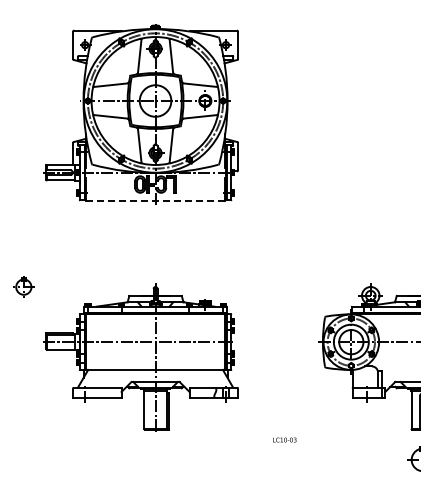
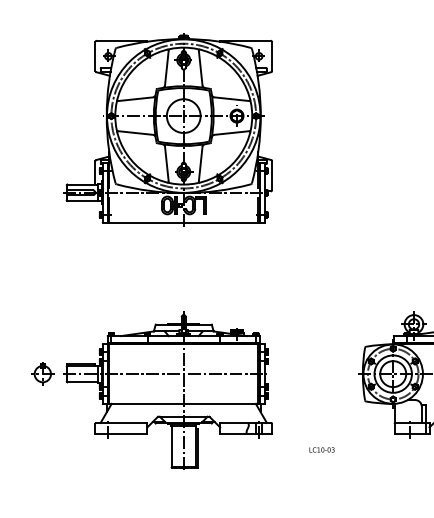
line: (155, 201) -> (183, 223), dashed -> solid
part: (23, 286) -> (42, 373), moved
text: (284, 439) -> (321, 449), moved

